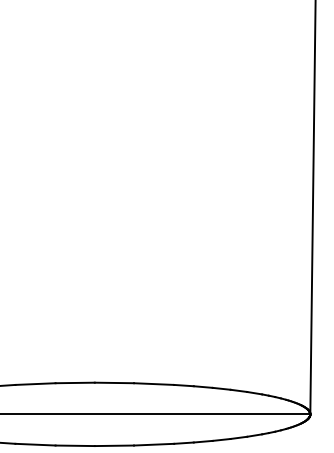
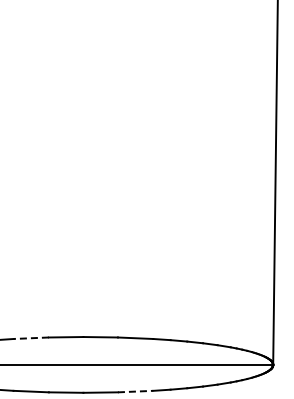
line: (35, 384) -> (31, 338), solid -> dashed
line: (153, 444) -> (135, 391), solid -> dashed

